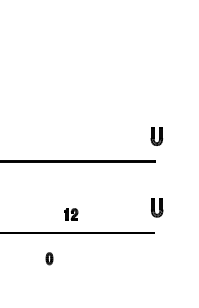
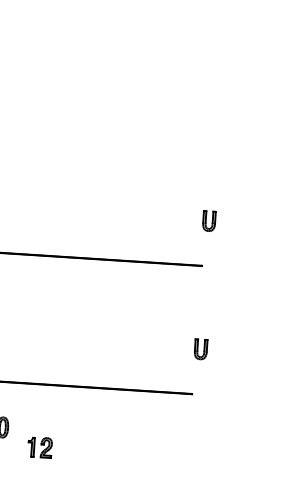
part: (157, 136) -> (209, 221), size x0.62
part: (156, 208) -> (199, 350), size x0.62
part: (71, 214) -> (41, 447), moved

